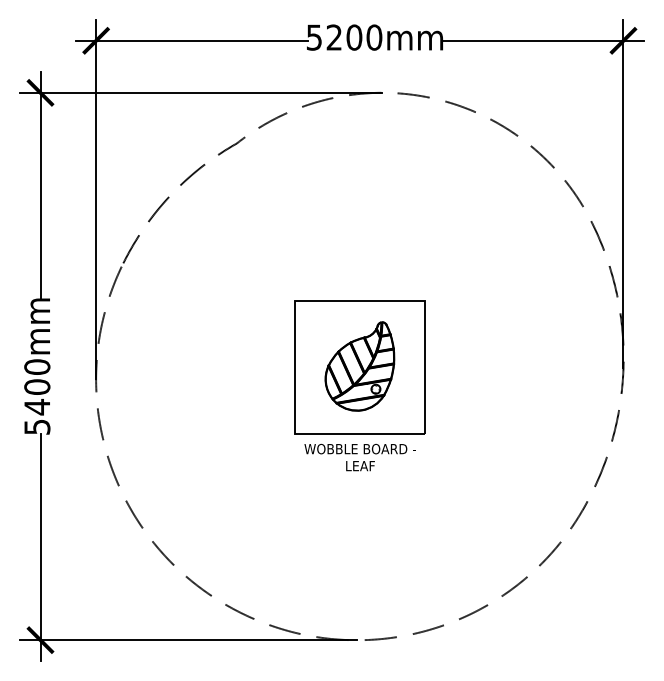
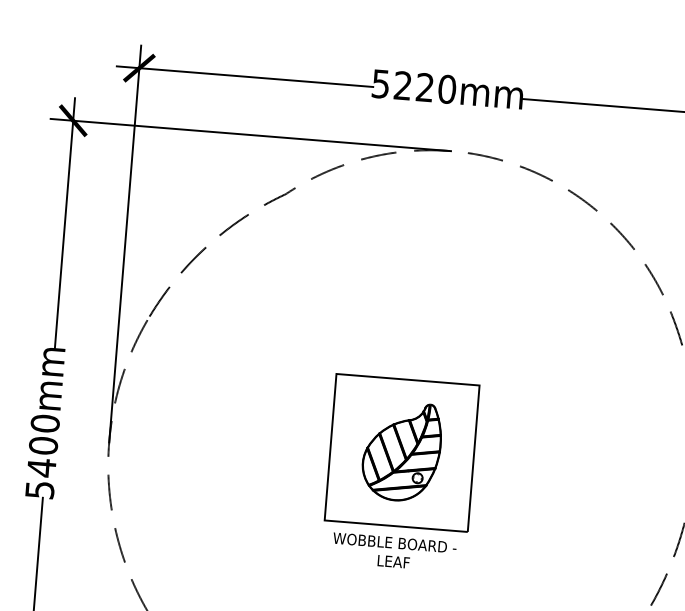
text: (354, 37) -> (425, 87), 5200mm -> 5220mm

